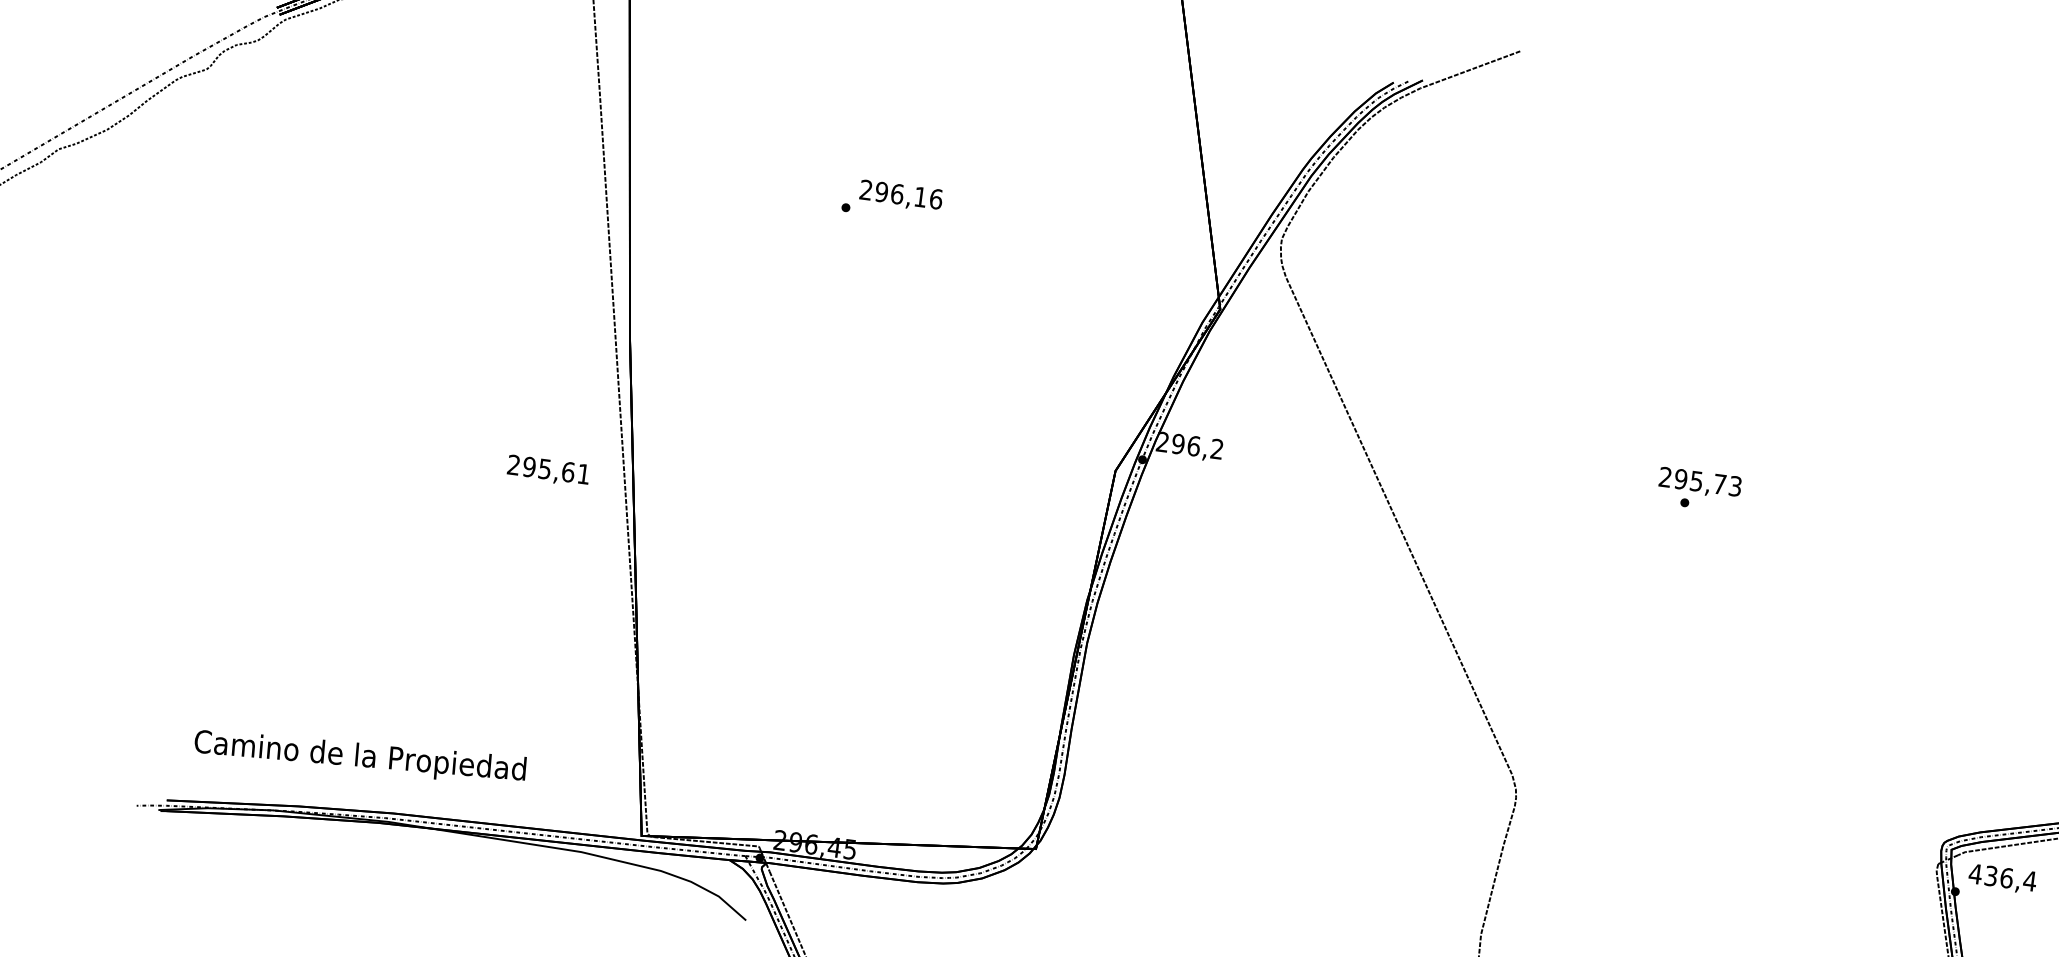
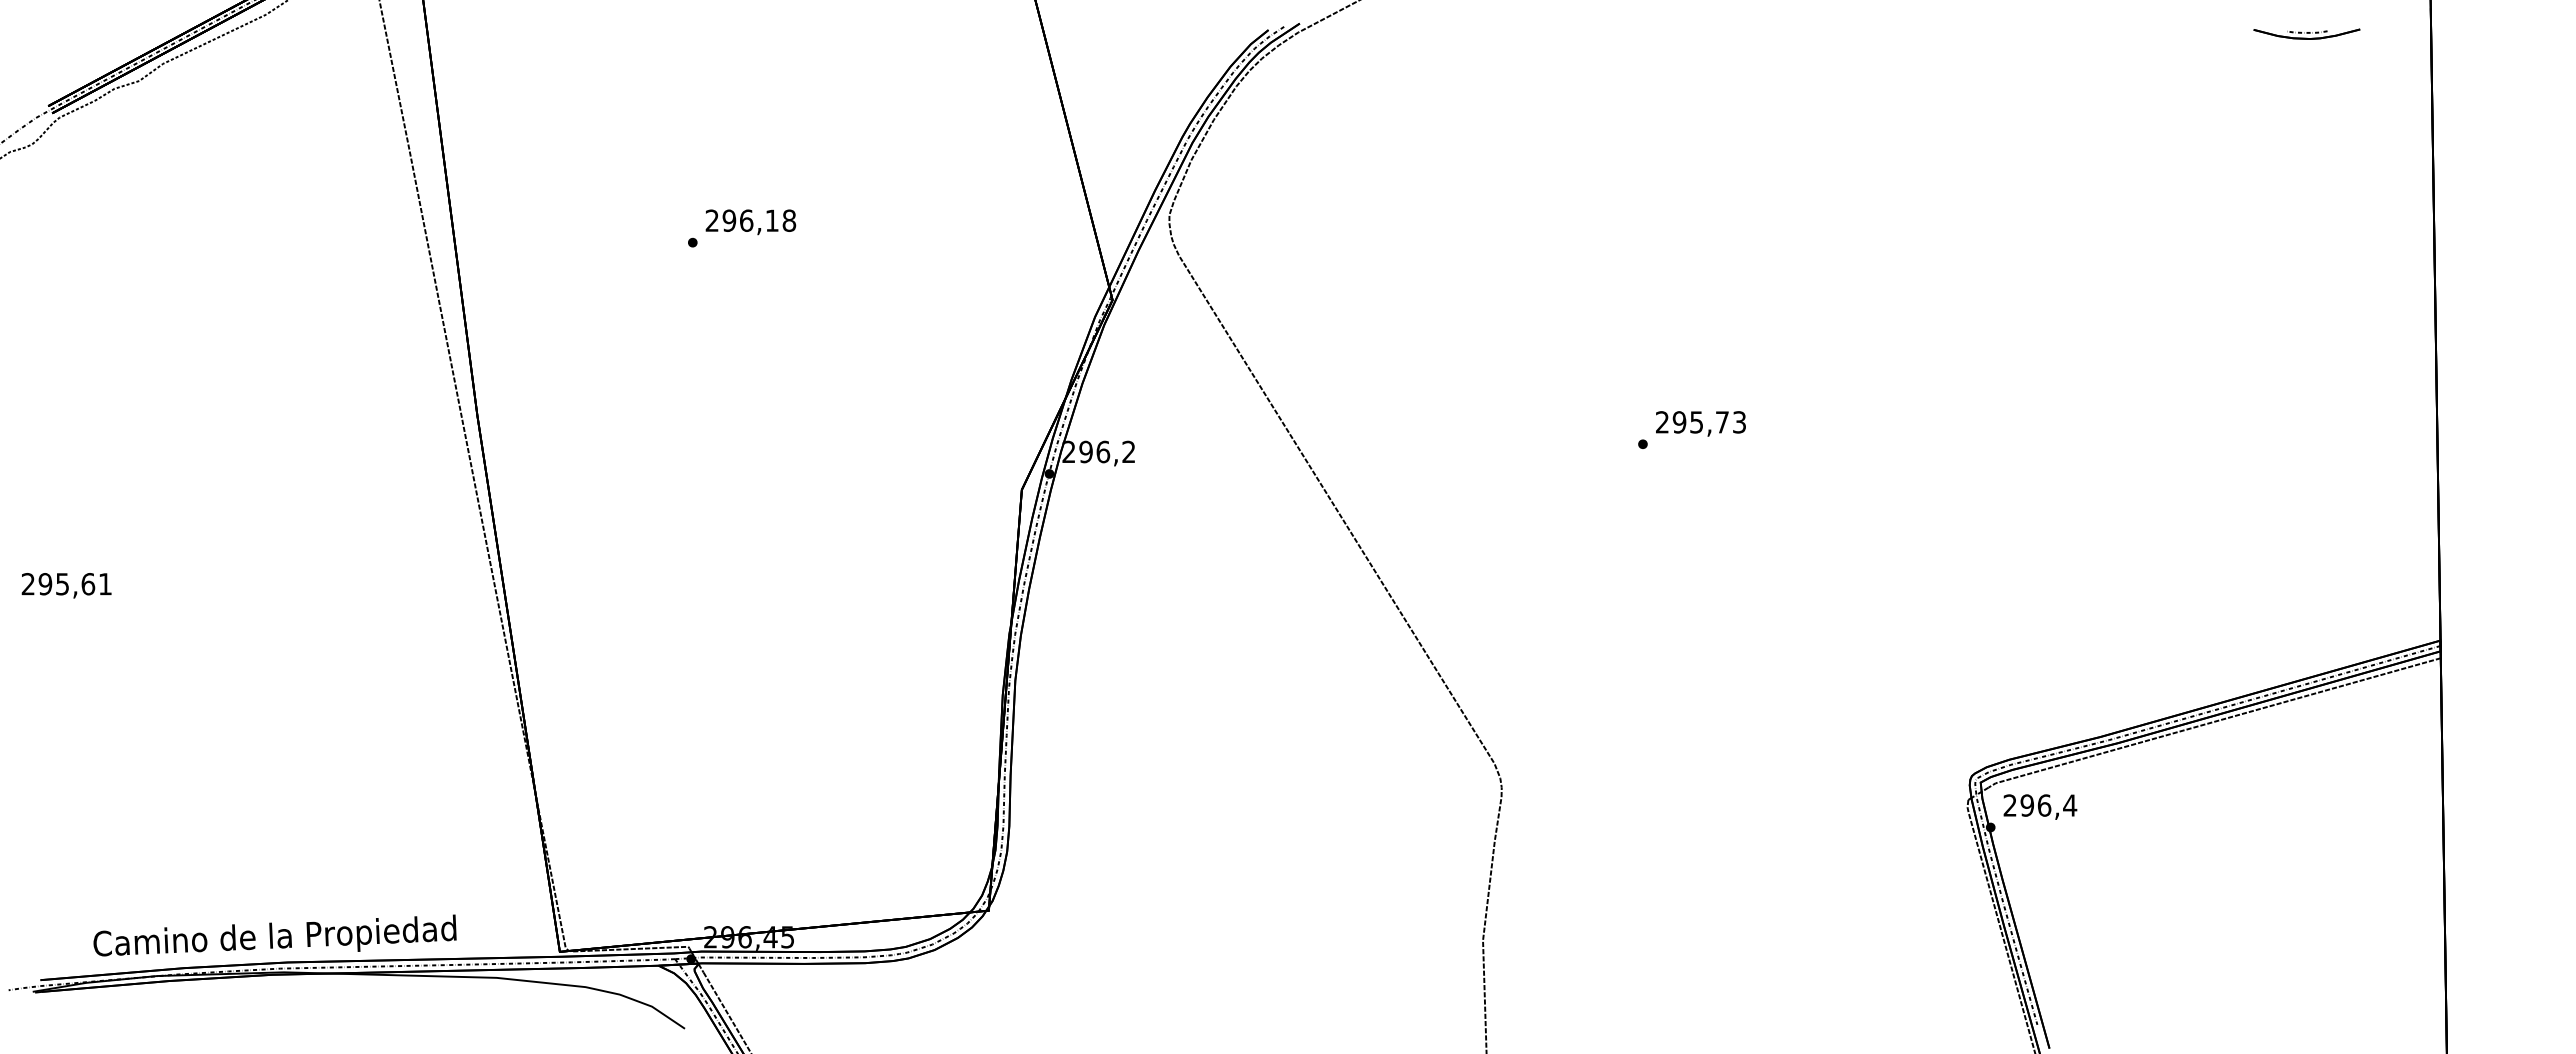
text: (936, 199) -> (789, 220), 296,16 -> 296,18
text: (548, 470) -> (66, 585), moved
text: (1699, 482) -> (1700, 423), moved
text: (360, 754) -> (274, 935), moved
text: (1983, 875) -> (2018, 805), 436,4 -> 296,4

